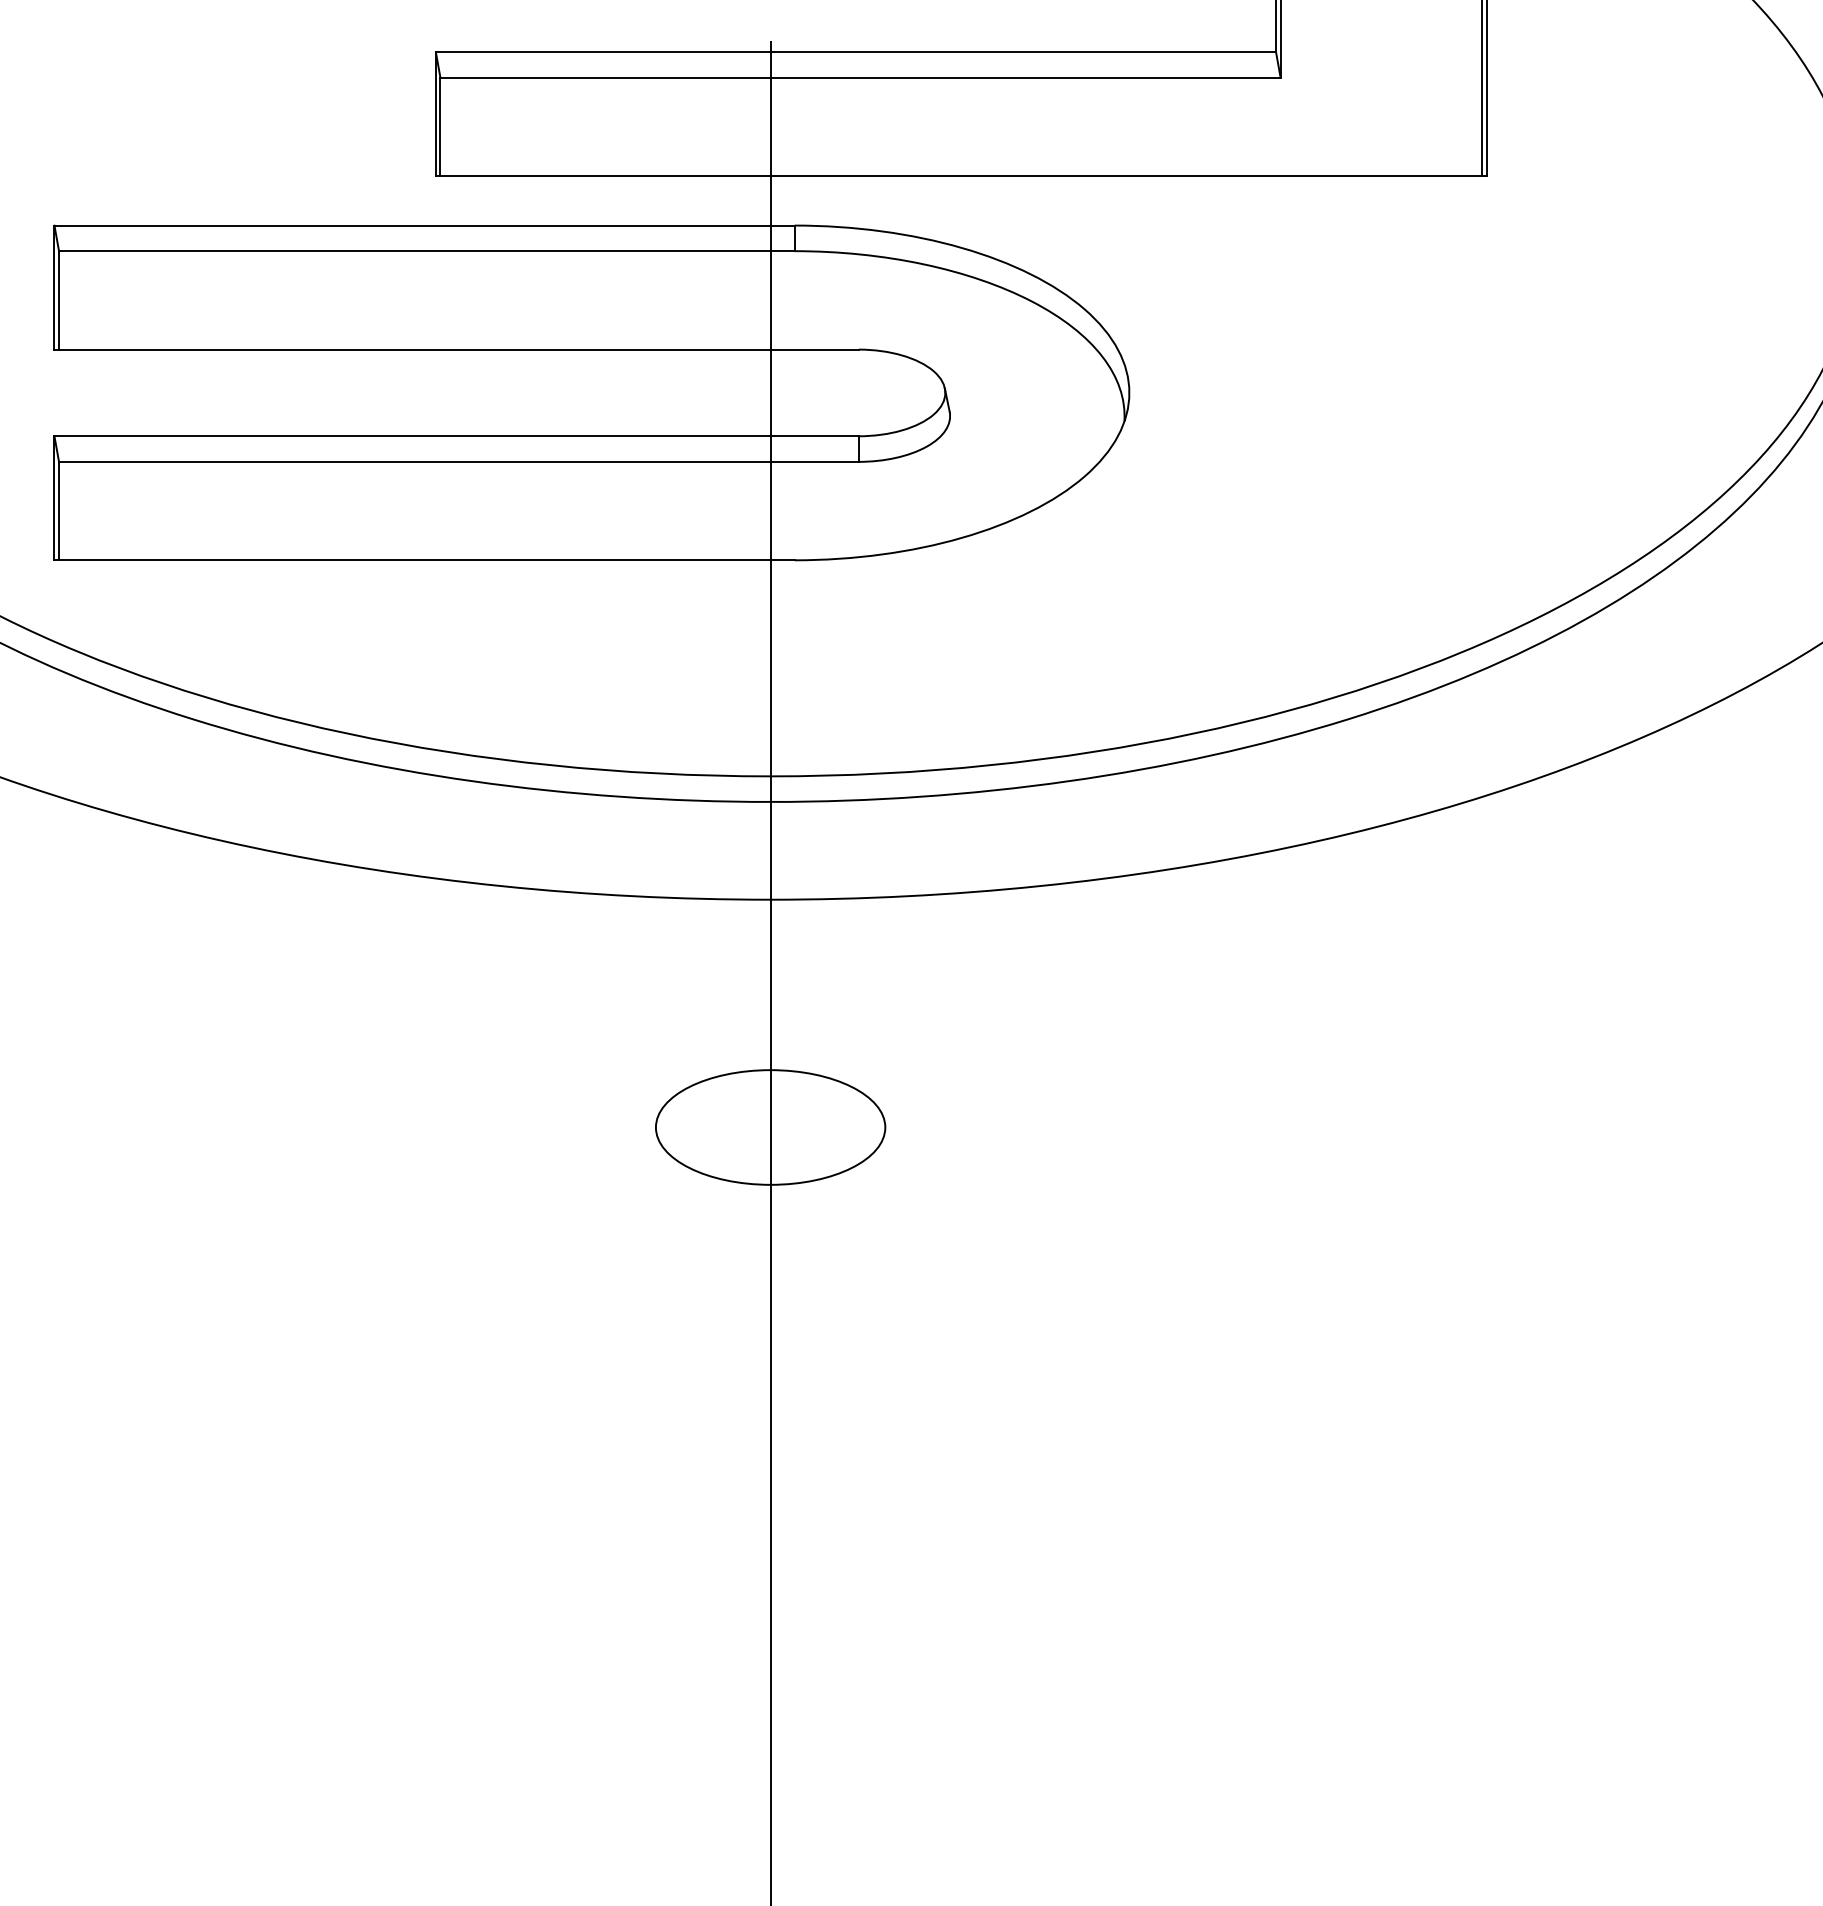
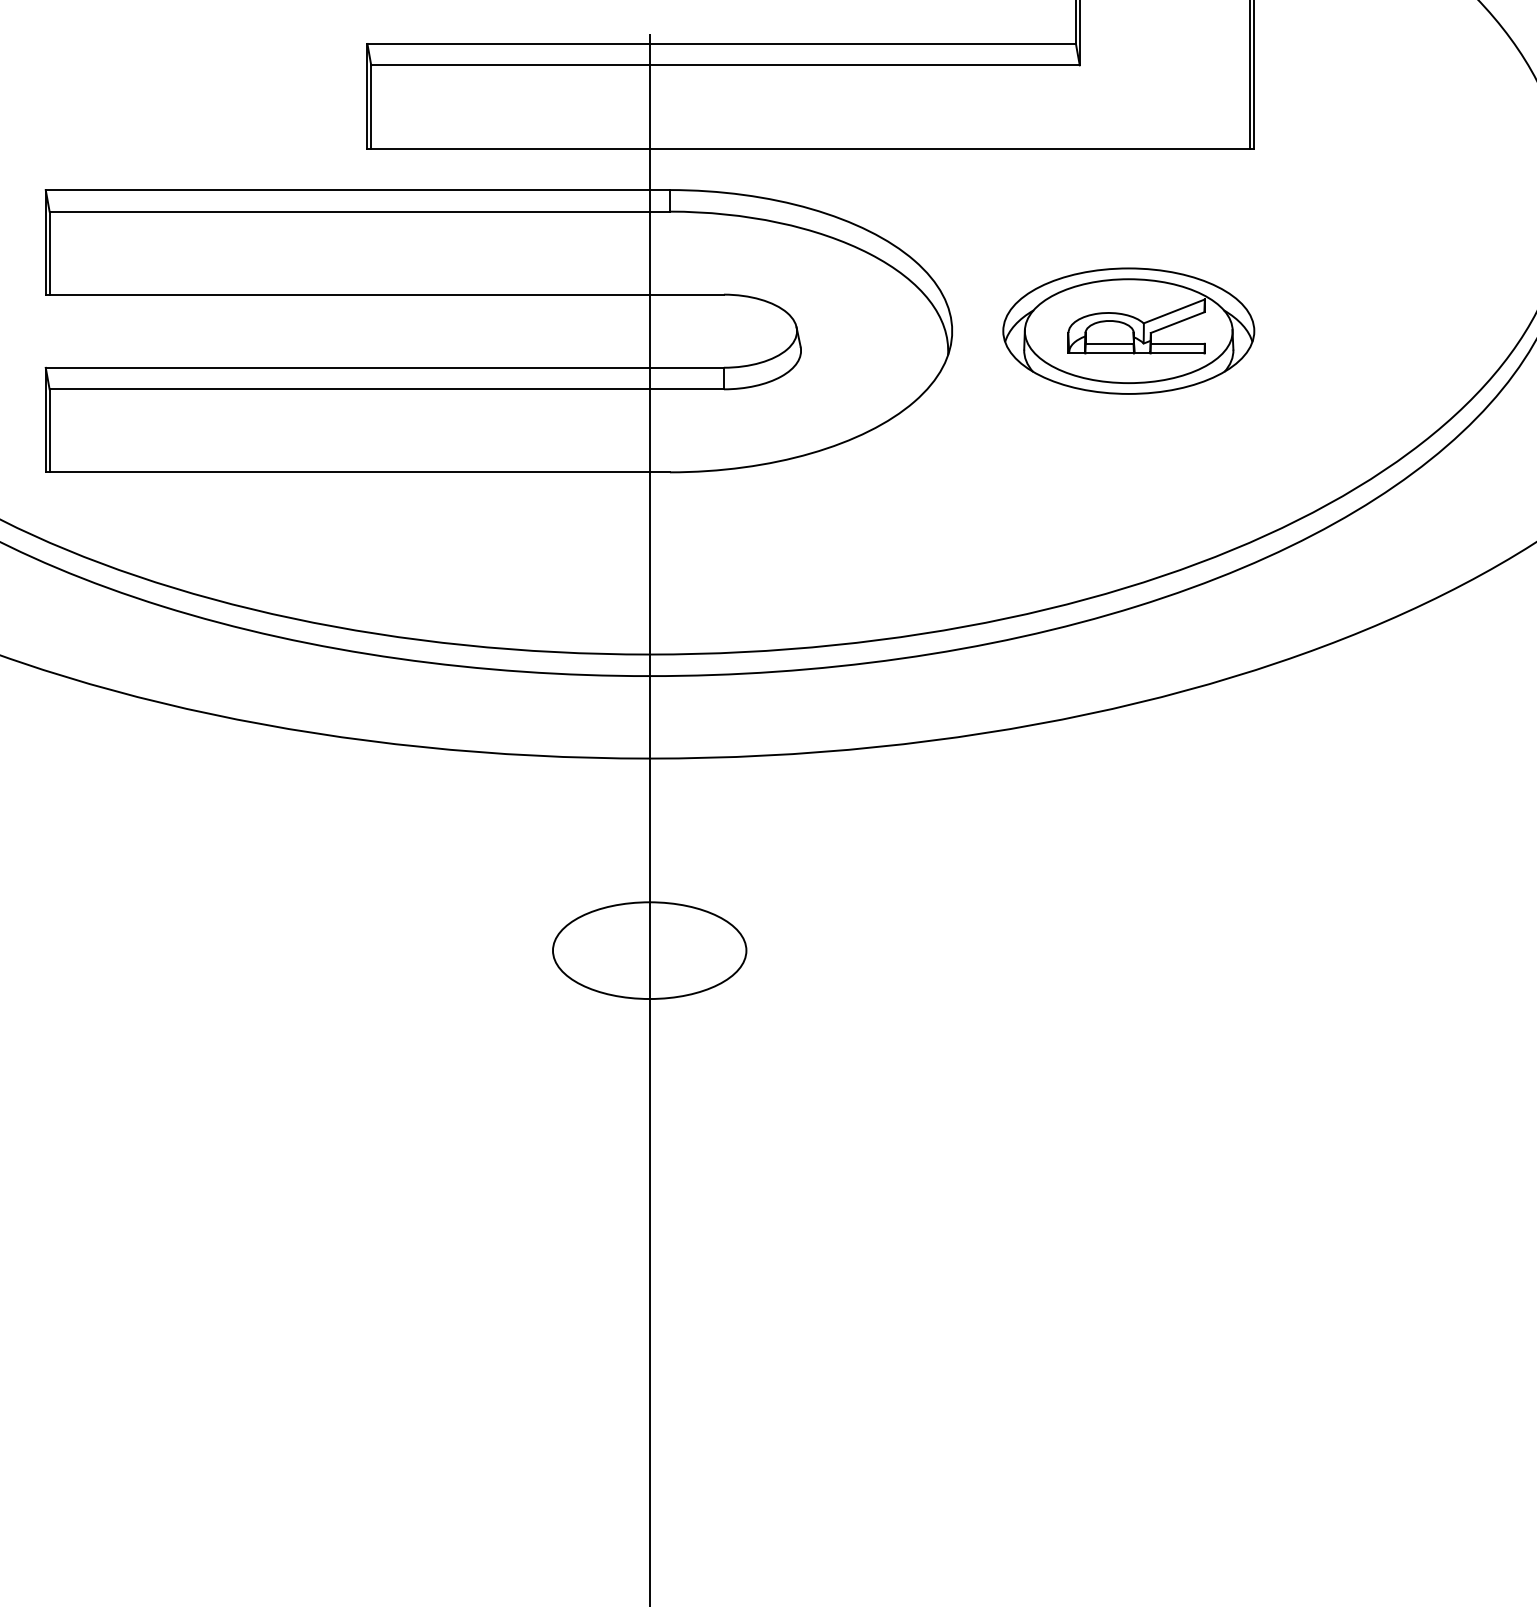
part: (1338, 392) -> (1128, 330), added

